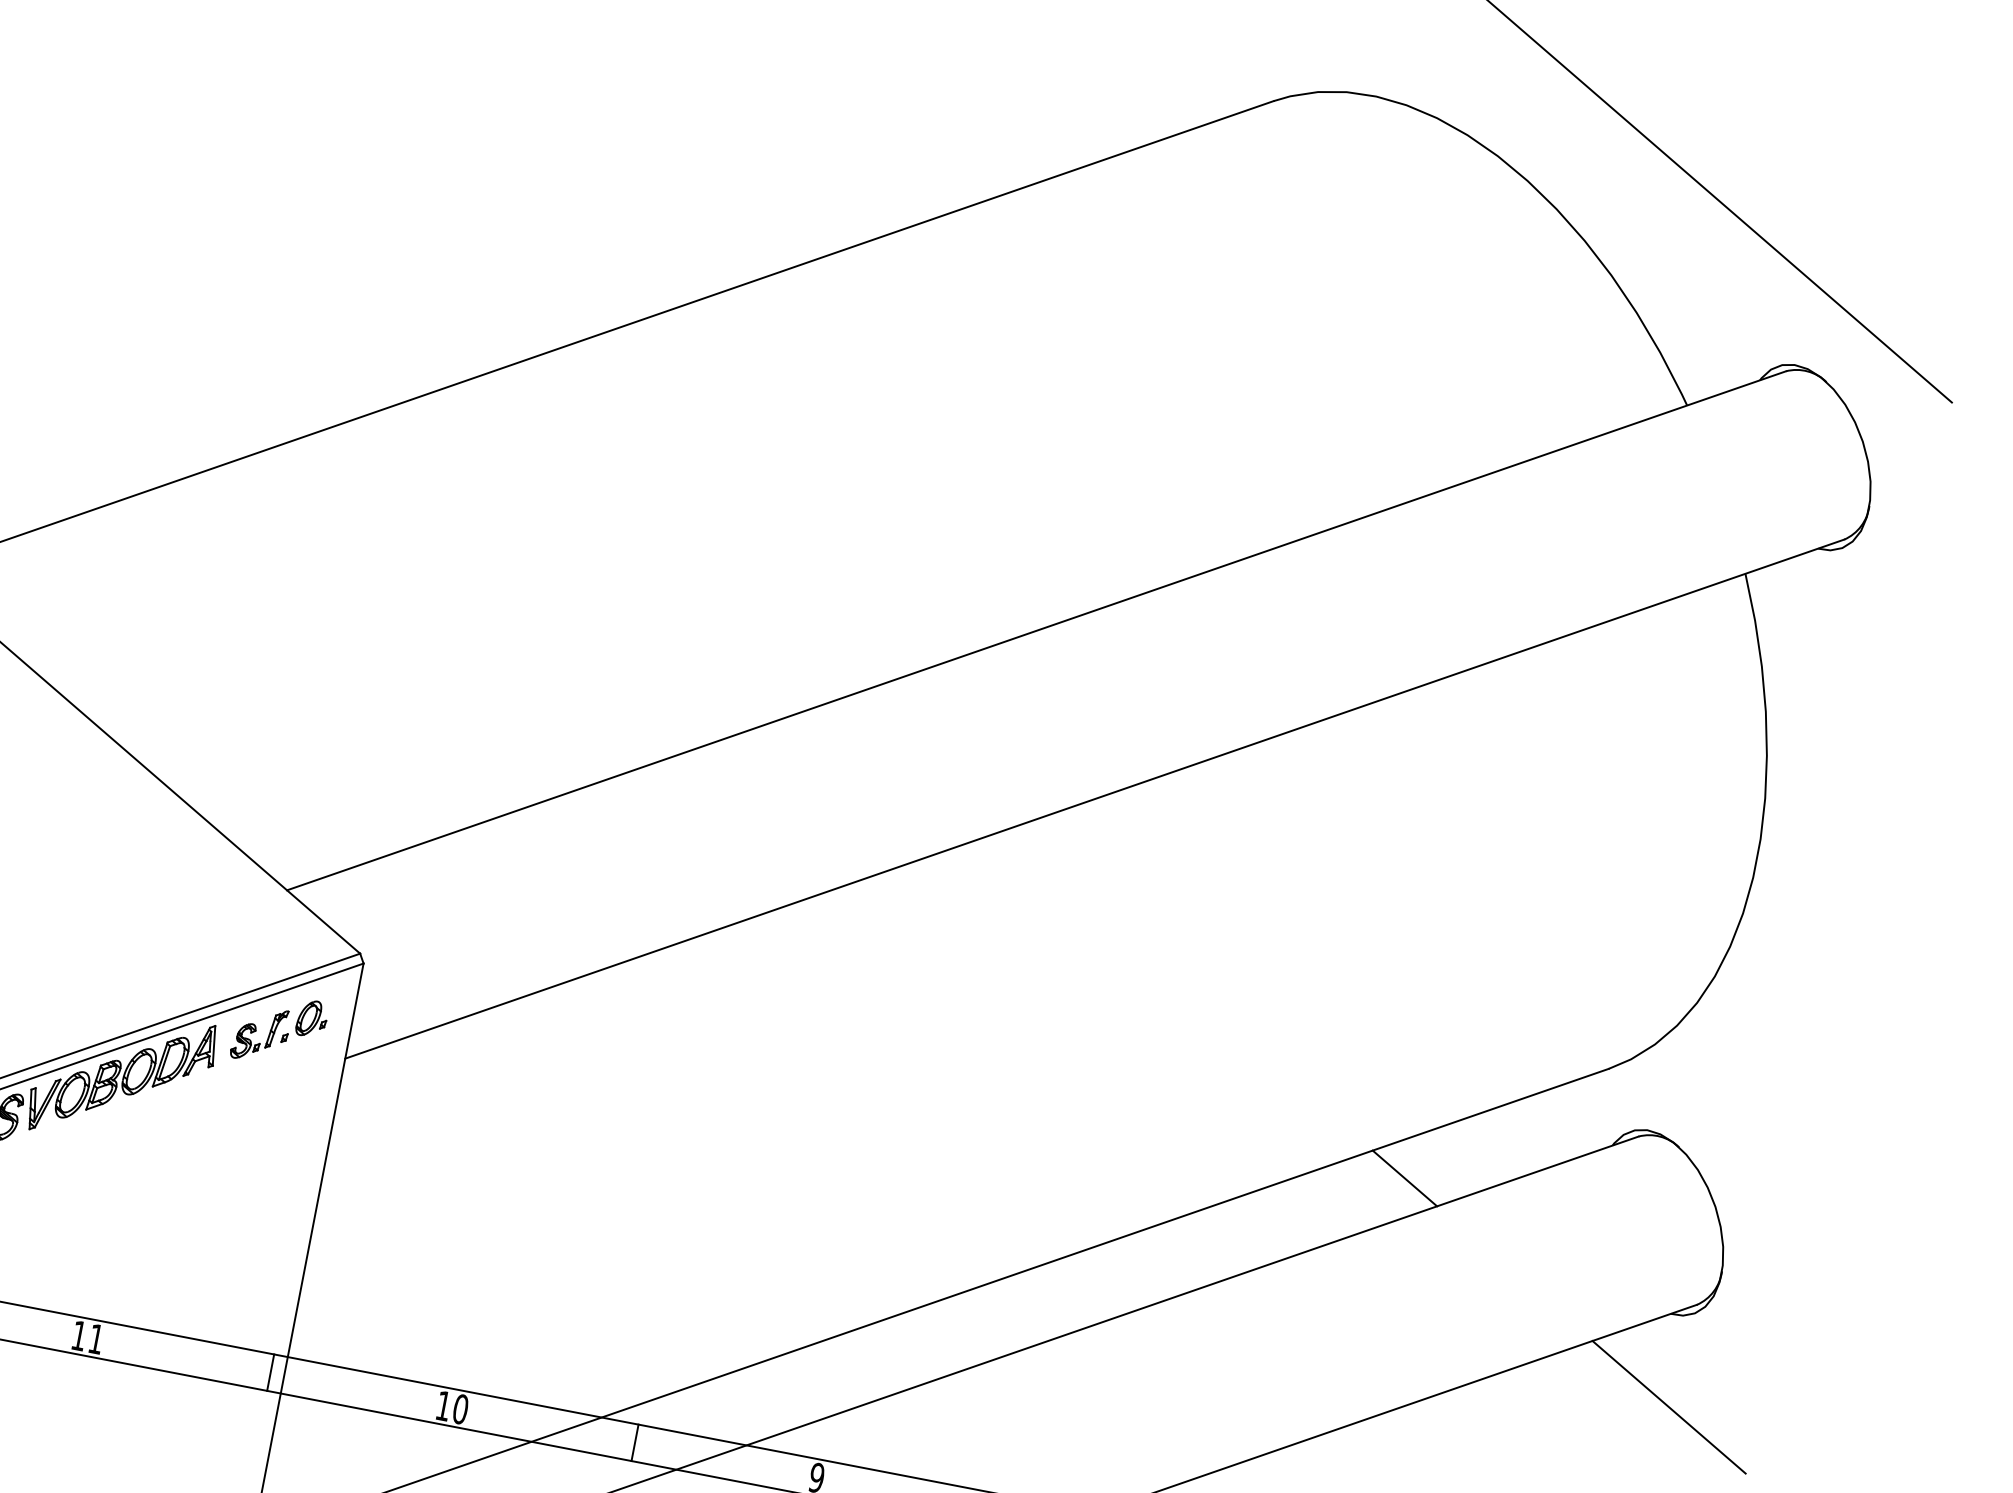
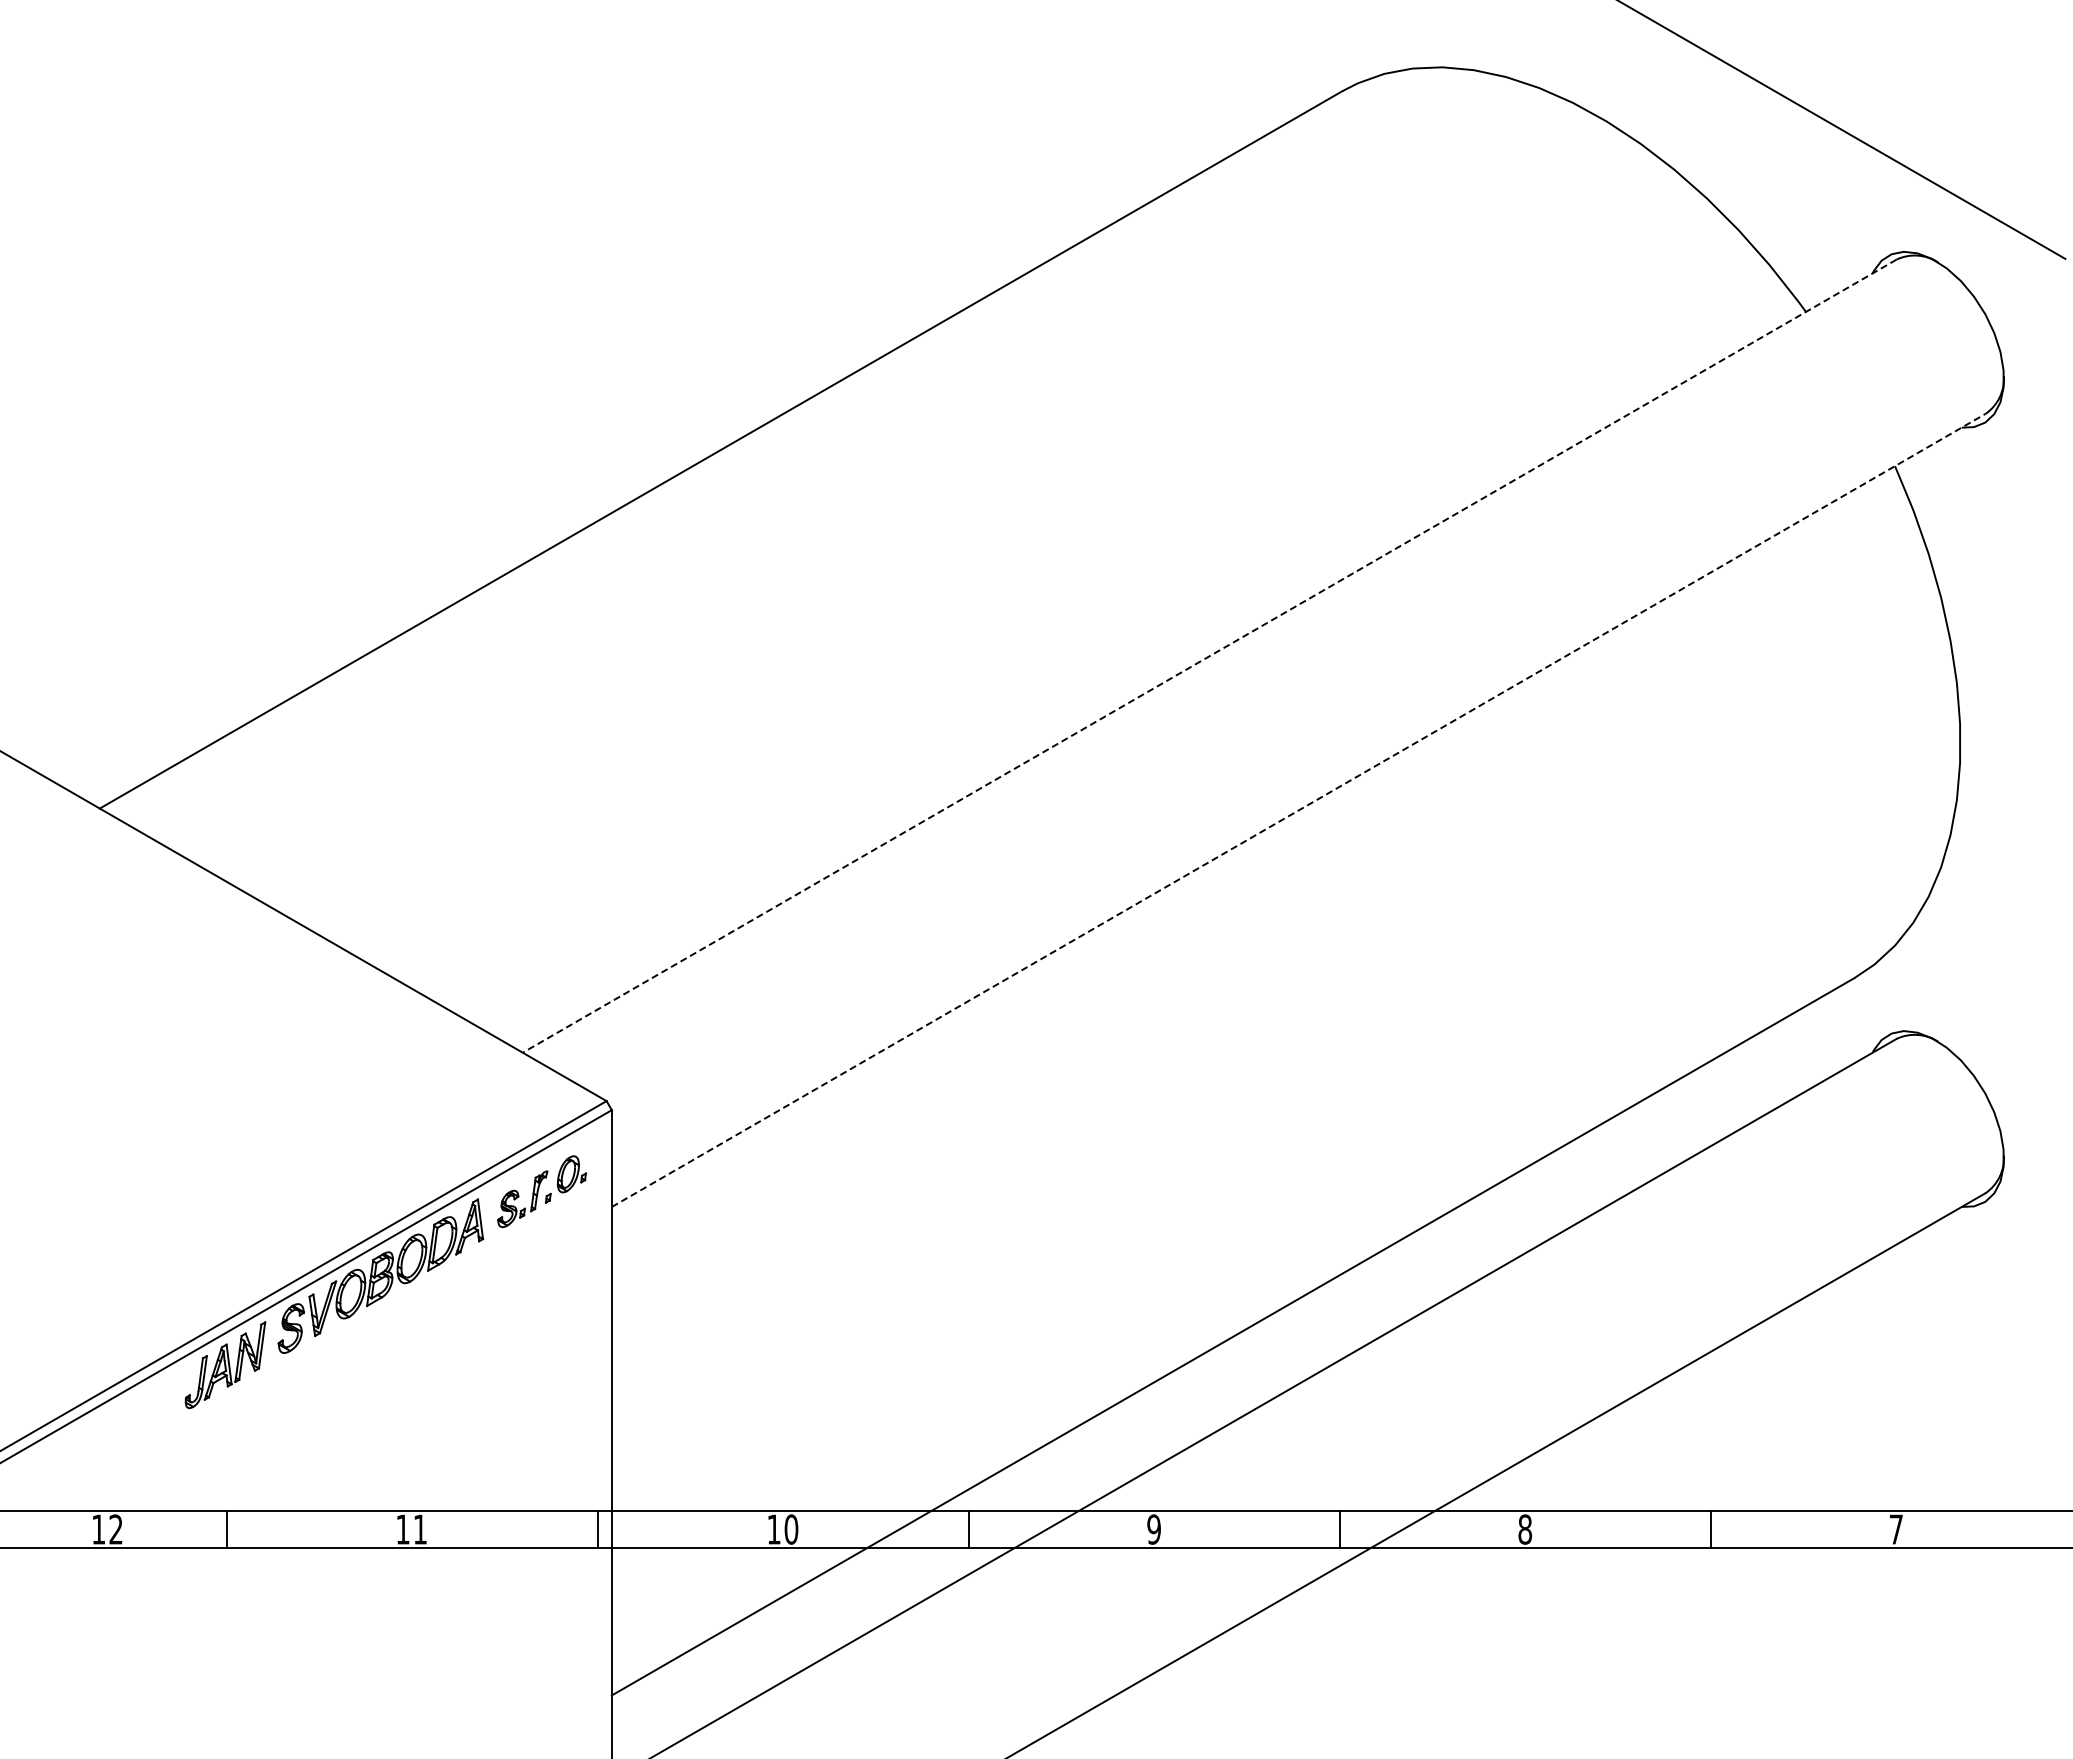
line: (1036, 631) -> (1209, 656), solid -> dashed
line: (1095, 799) -> (1299, 810), solid -> dashed
line: (1404, 1178) -> (1674, 1124), removed
line: (1669, 1406) -> (1977, 1298), removed

